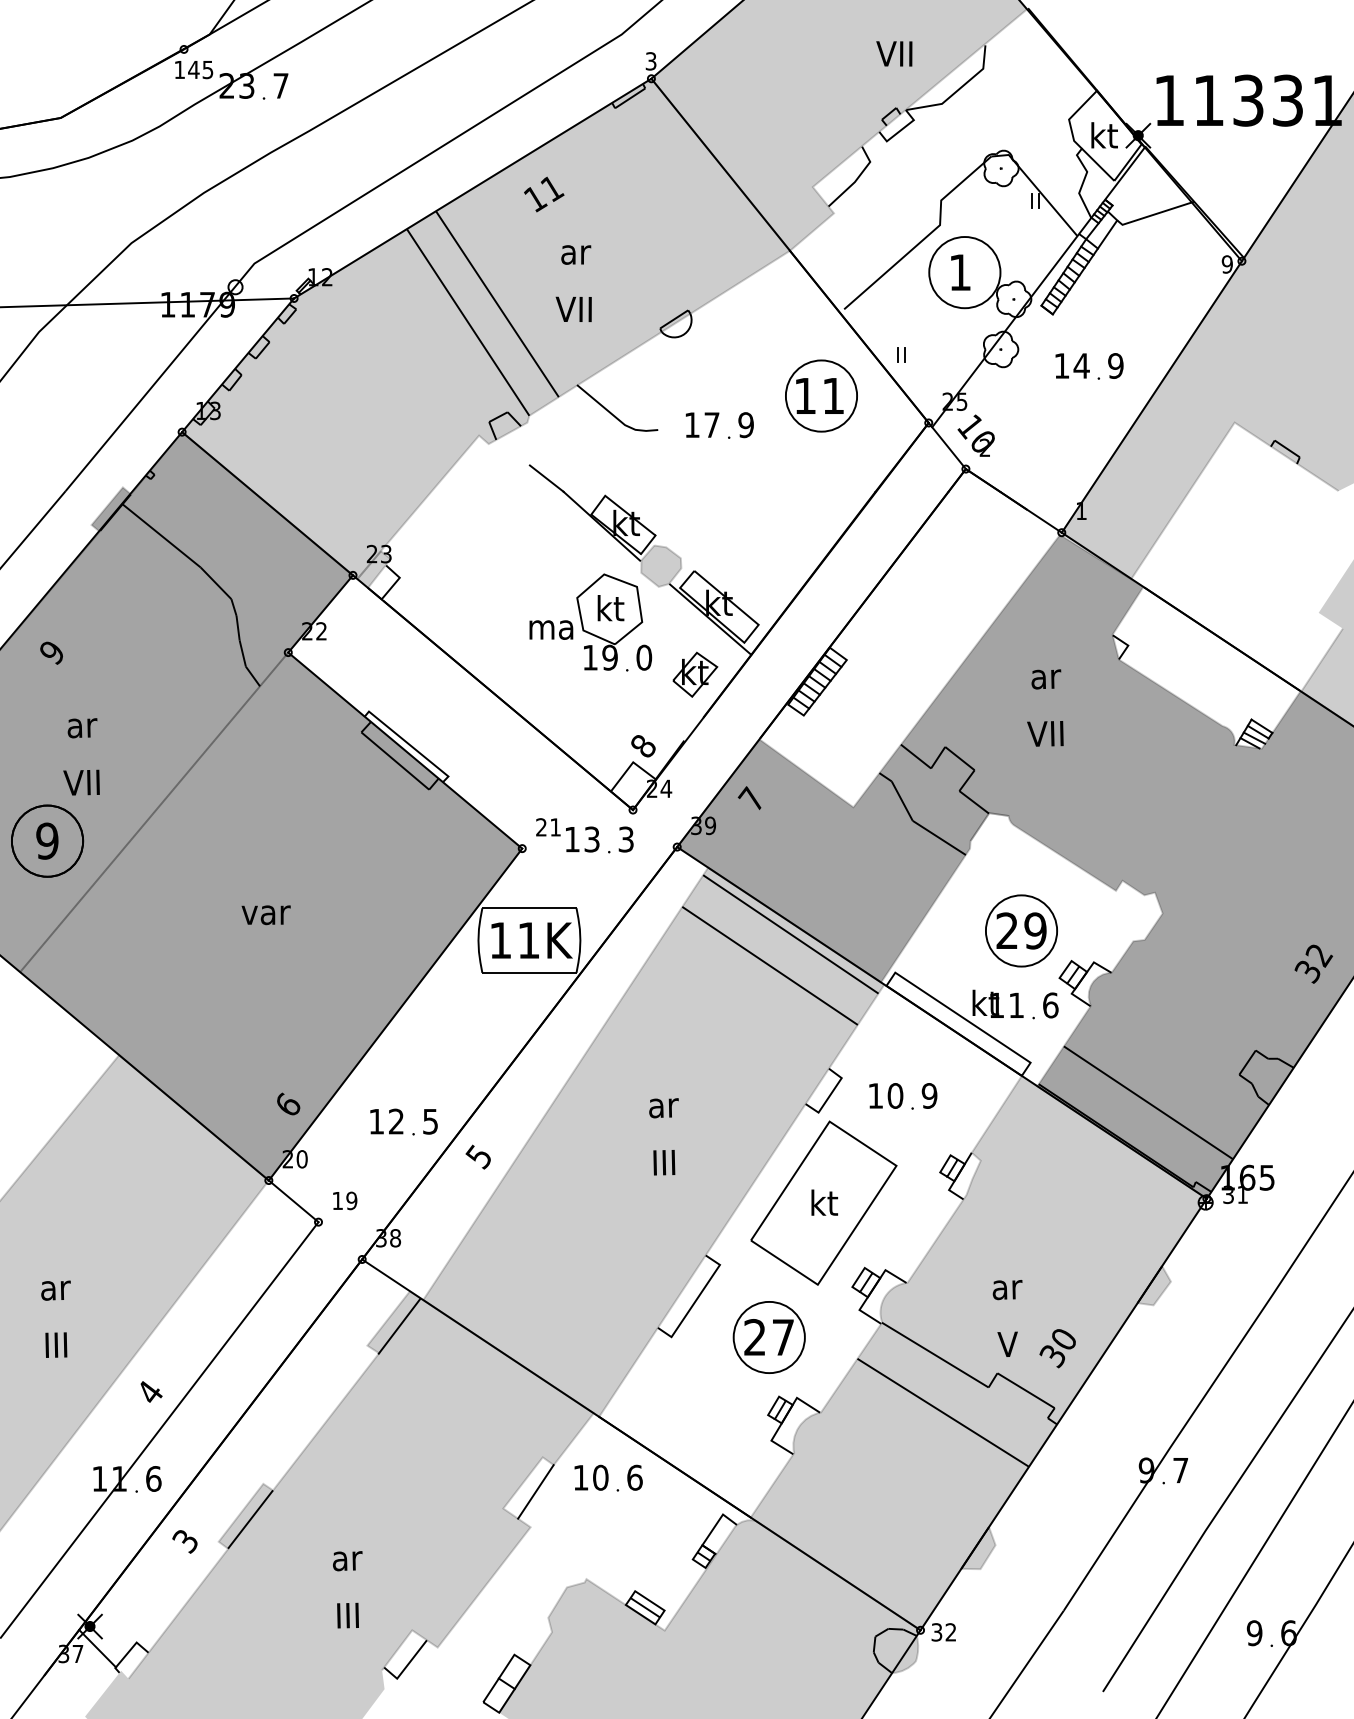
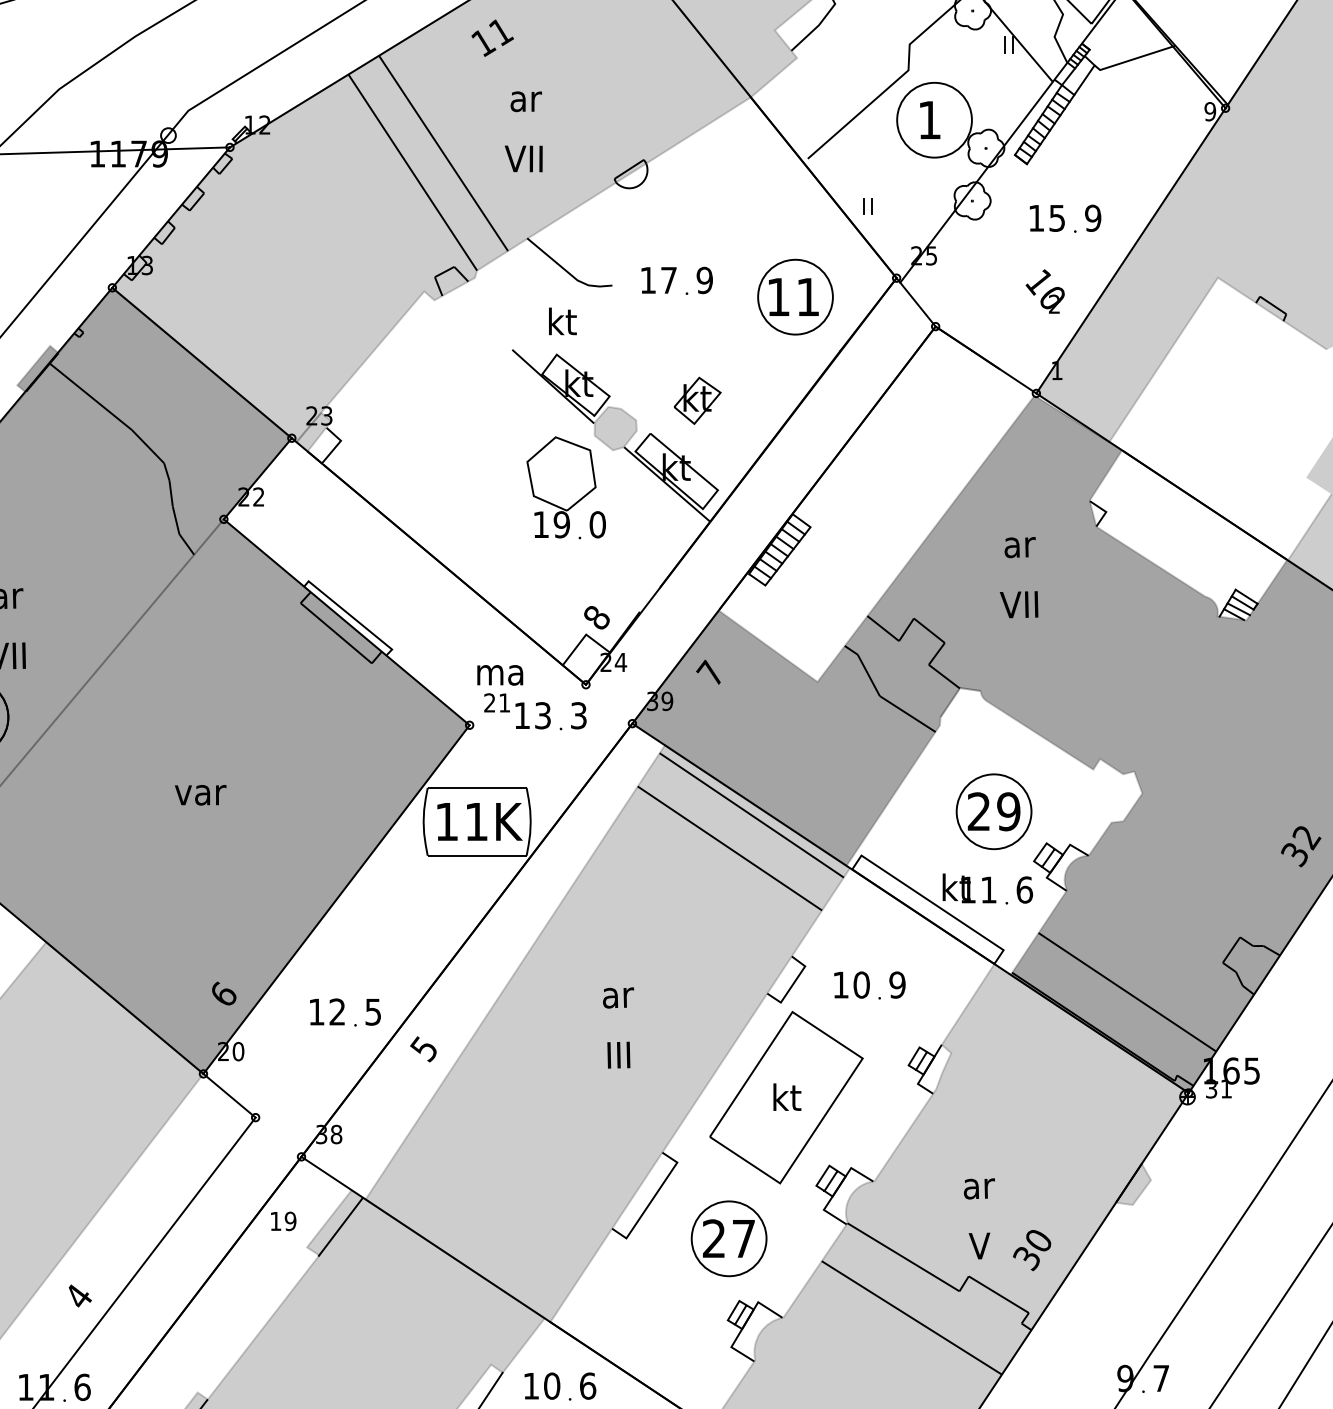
text: (1081, 365) -> (1057, 217), 14 -> 15
part: (821, 395) -> (795, 296), moved
text: (975, 435) -> (1044, 291), moved
line: (546, 478) -> (495, 336), removed
text: (610, 608) -> (562, 321), moved
text: (551, 629) -> (500, 674), moved
part: (695, 674) -> (697, 400), moved
text: (345, 1200) -> (283, 1220), moved

